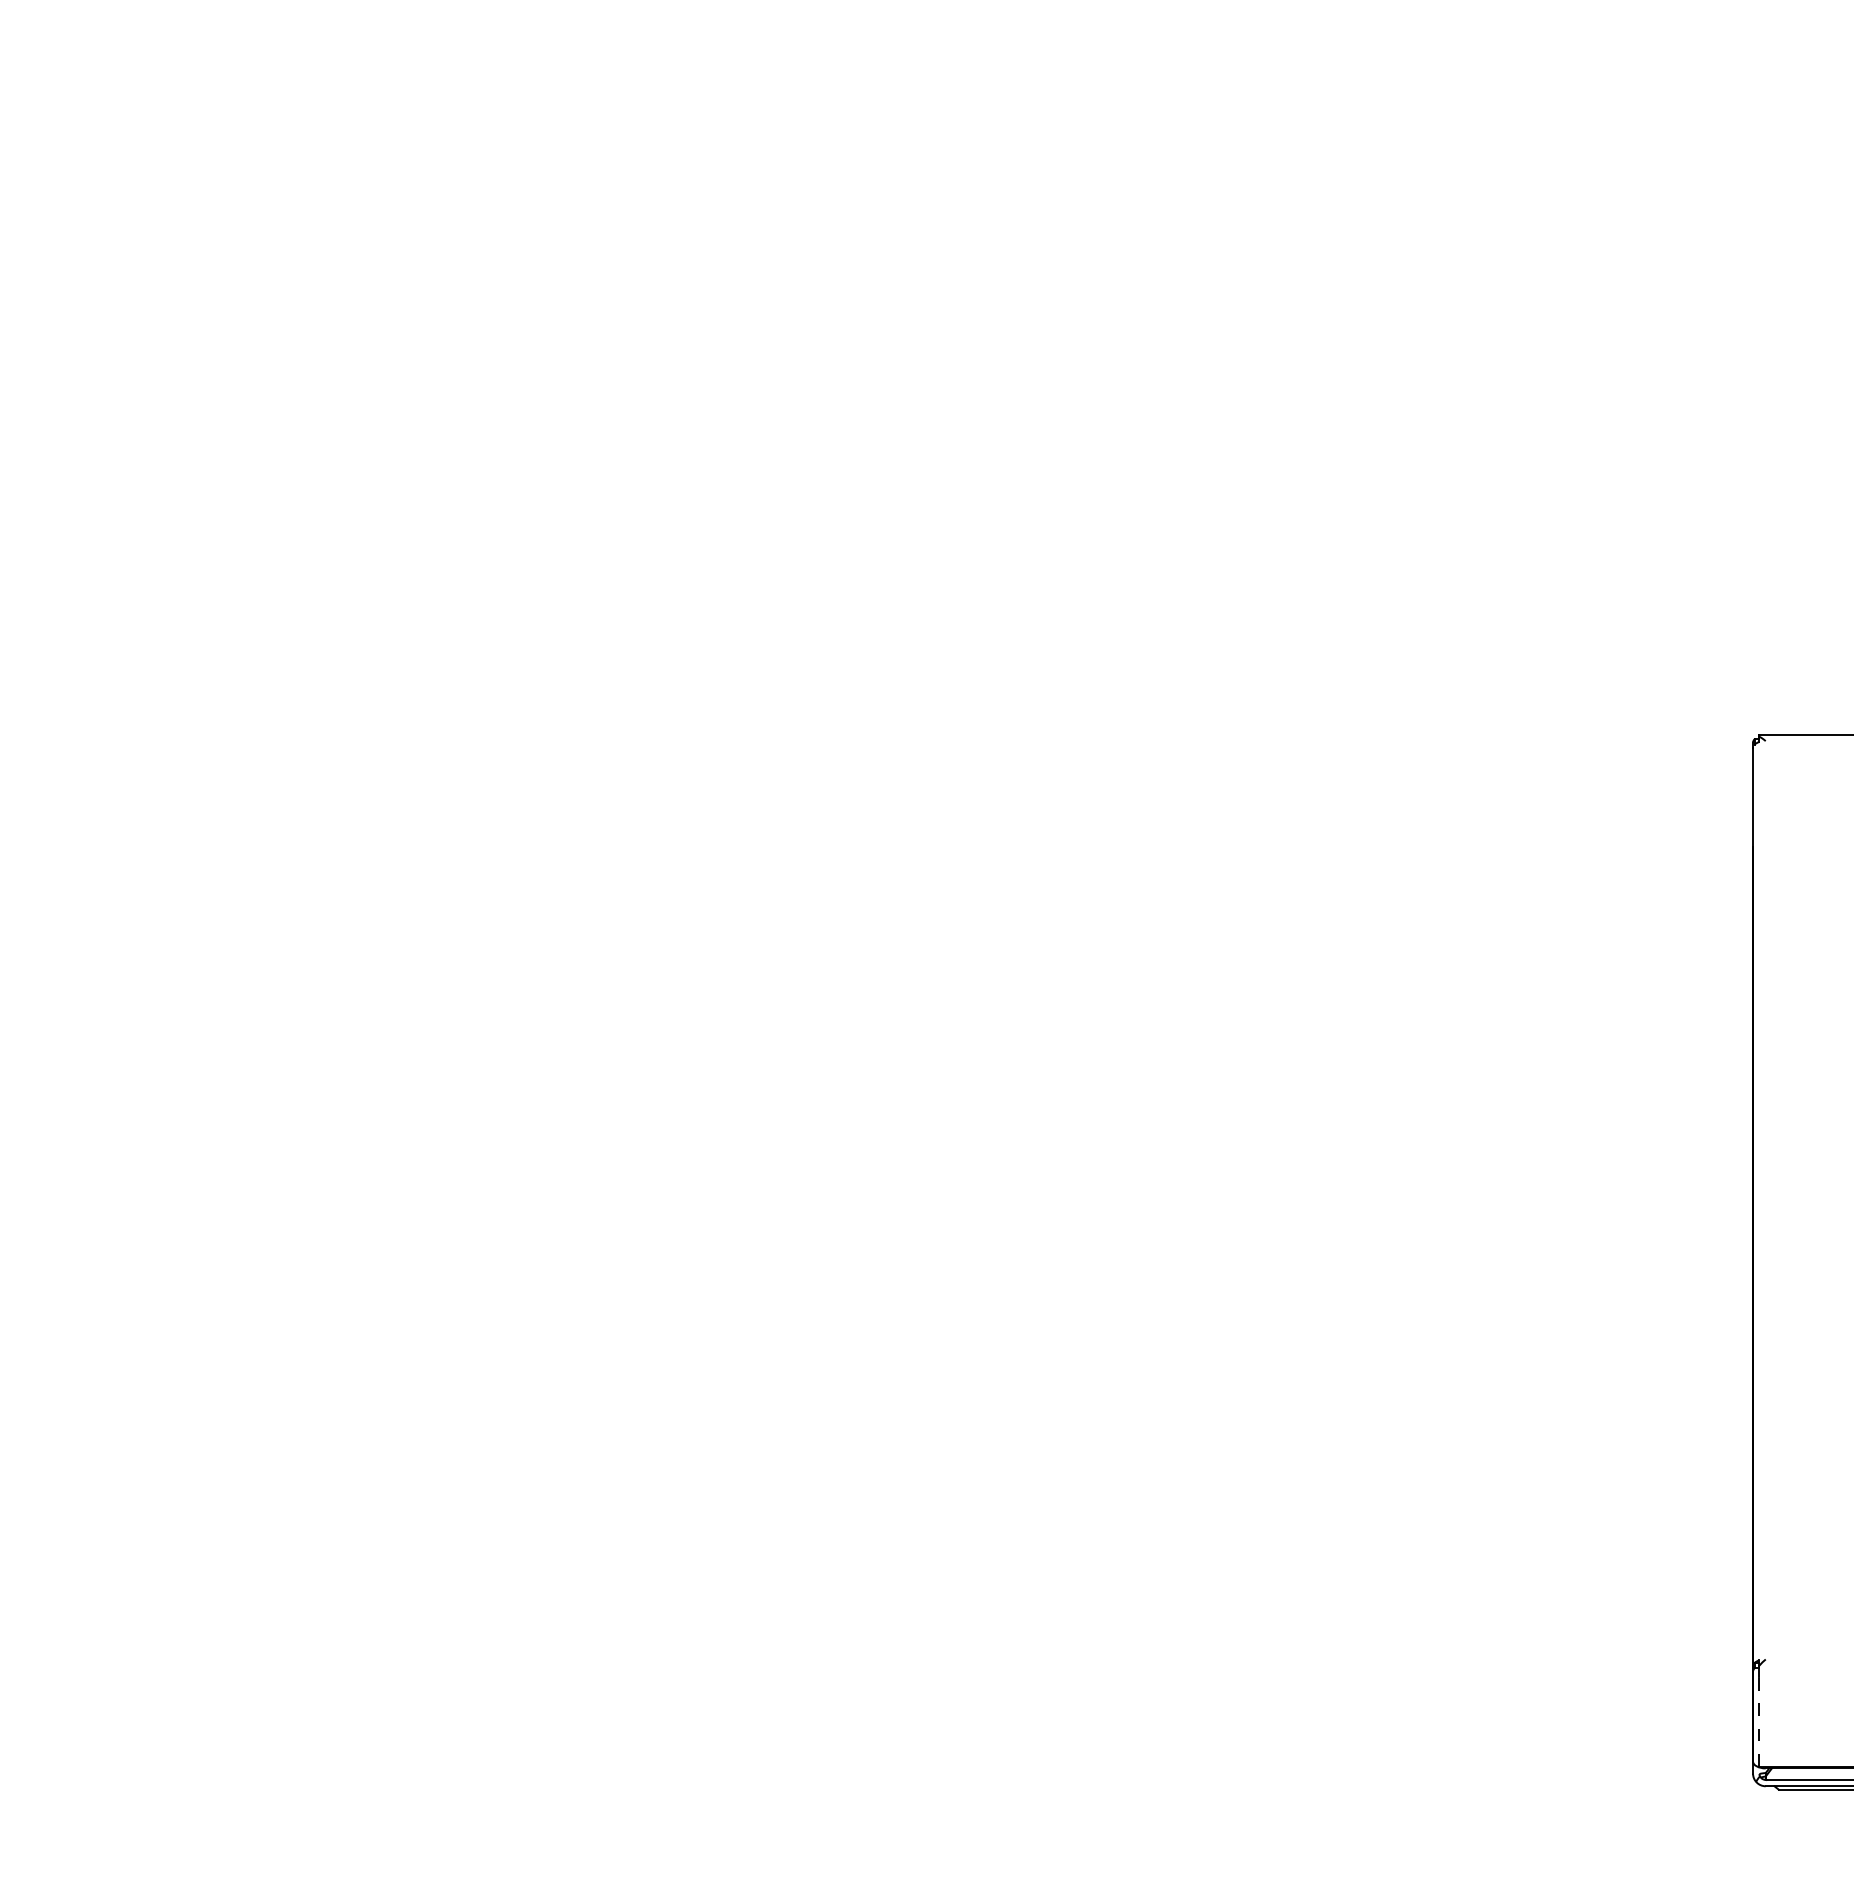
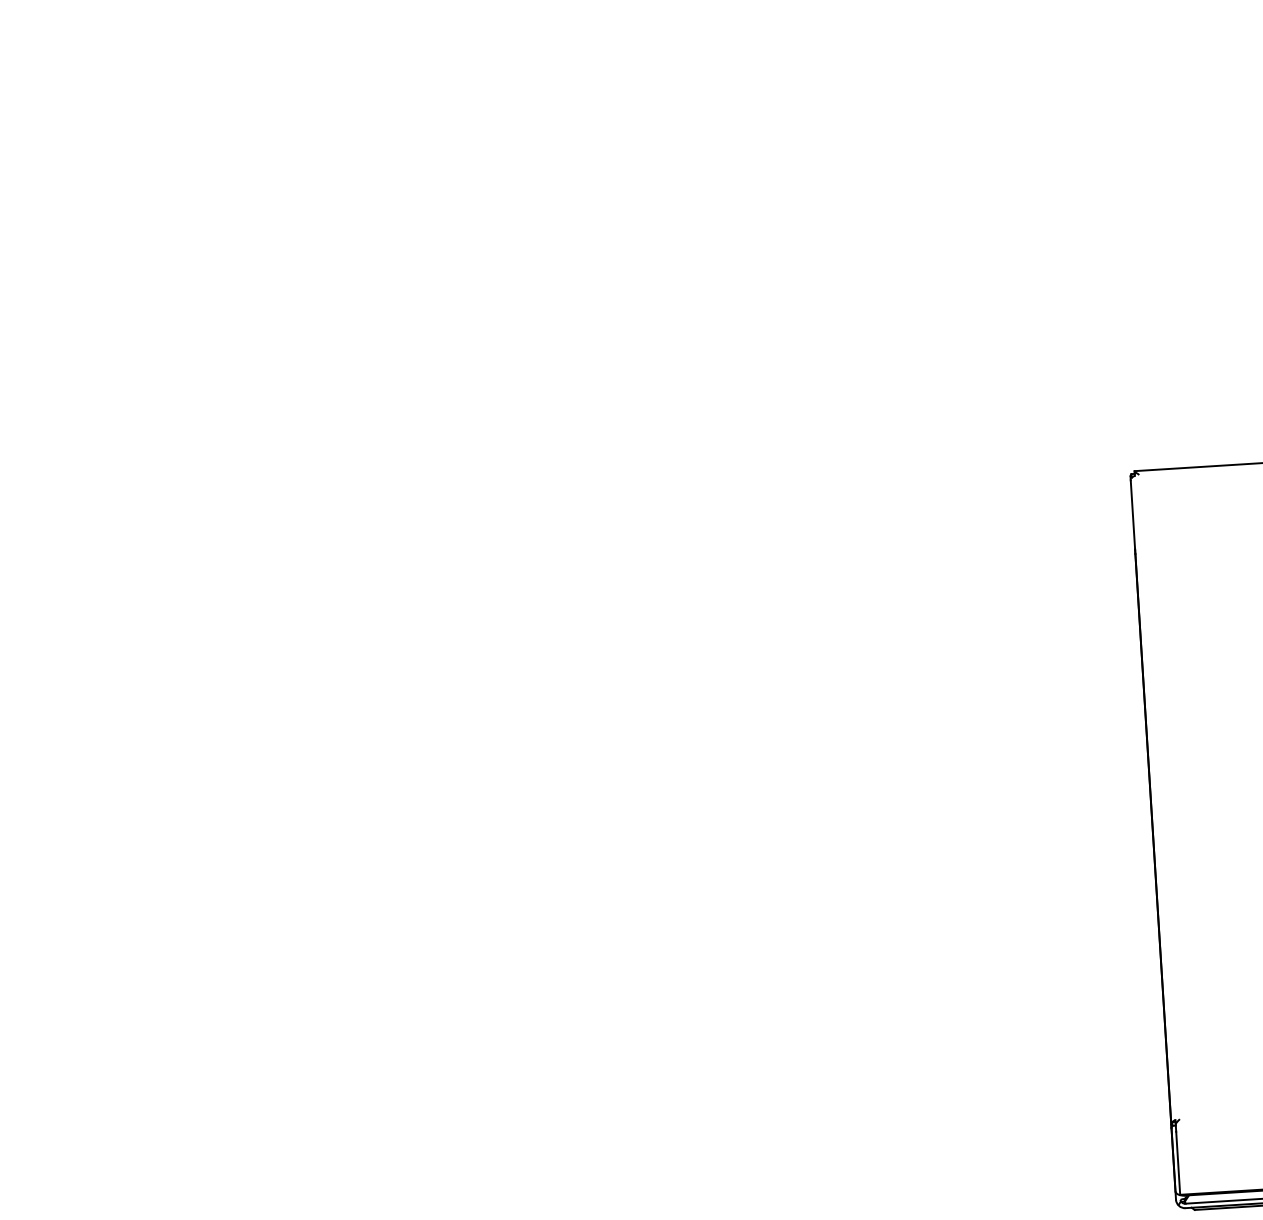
line: (1759, 1721) -> (1178, 1162), dashed -> solid

